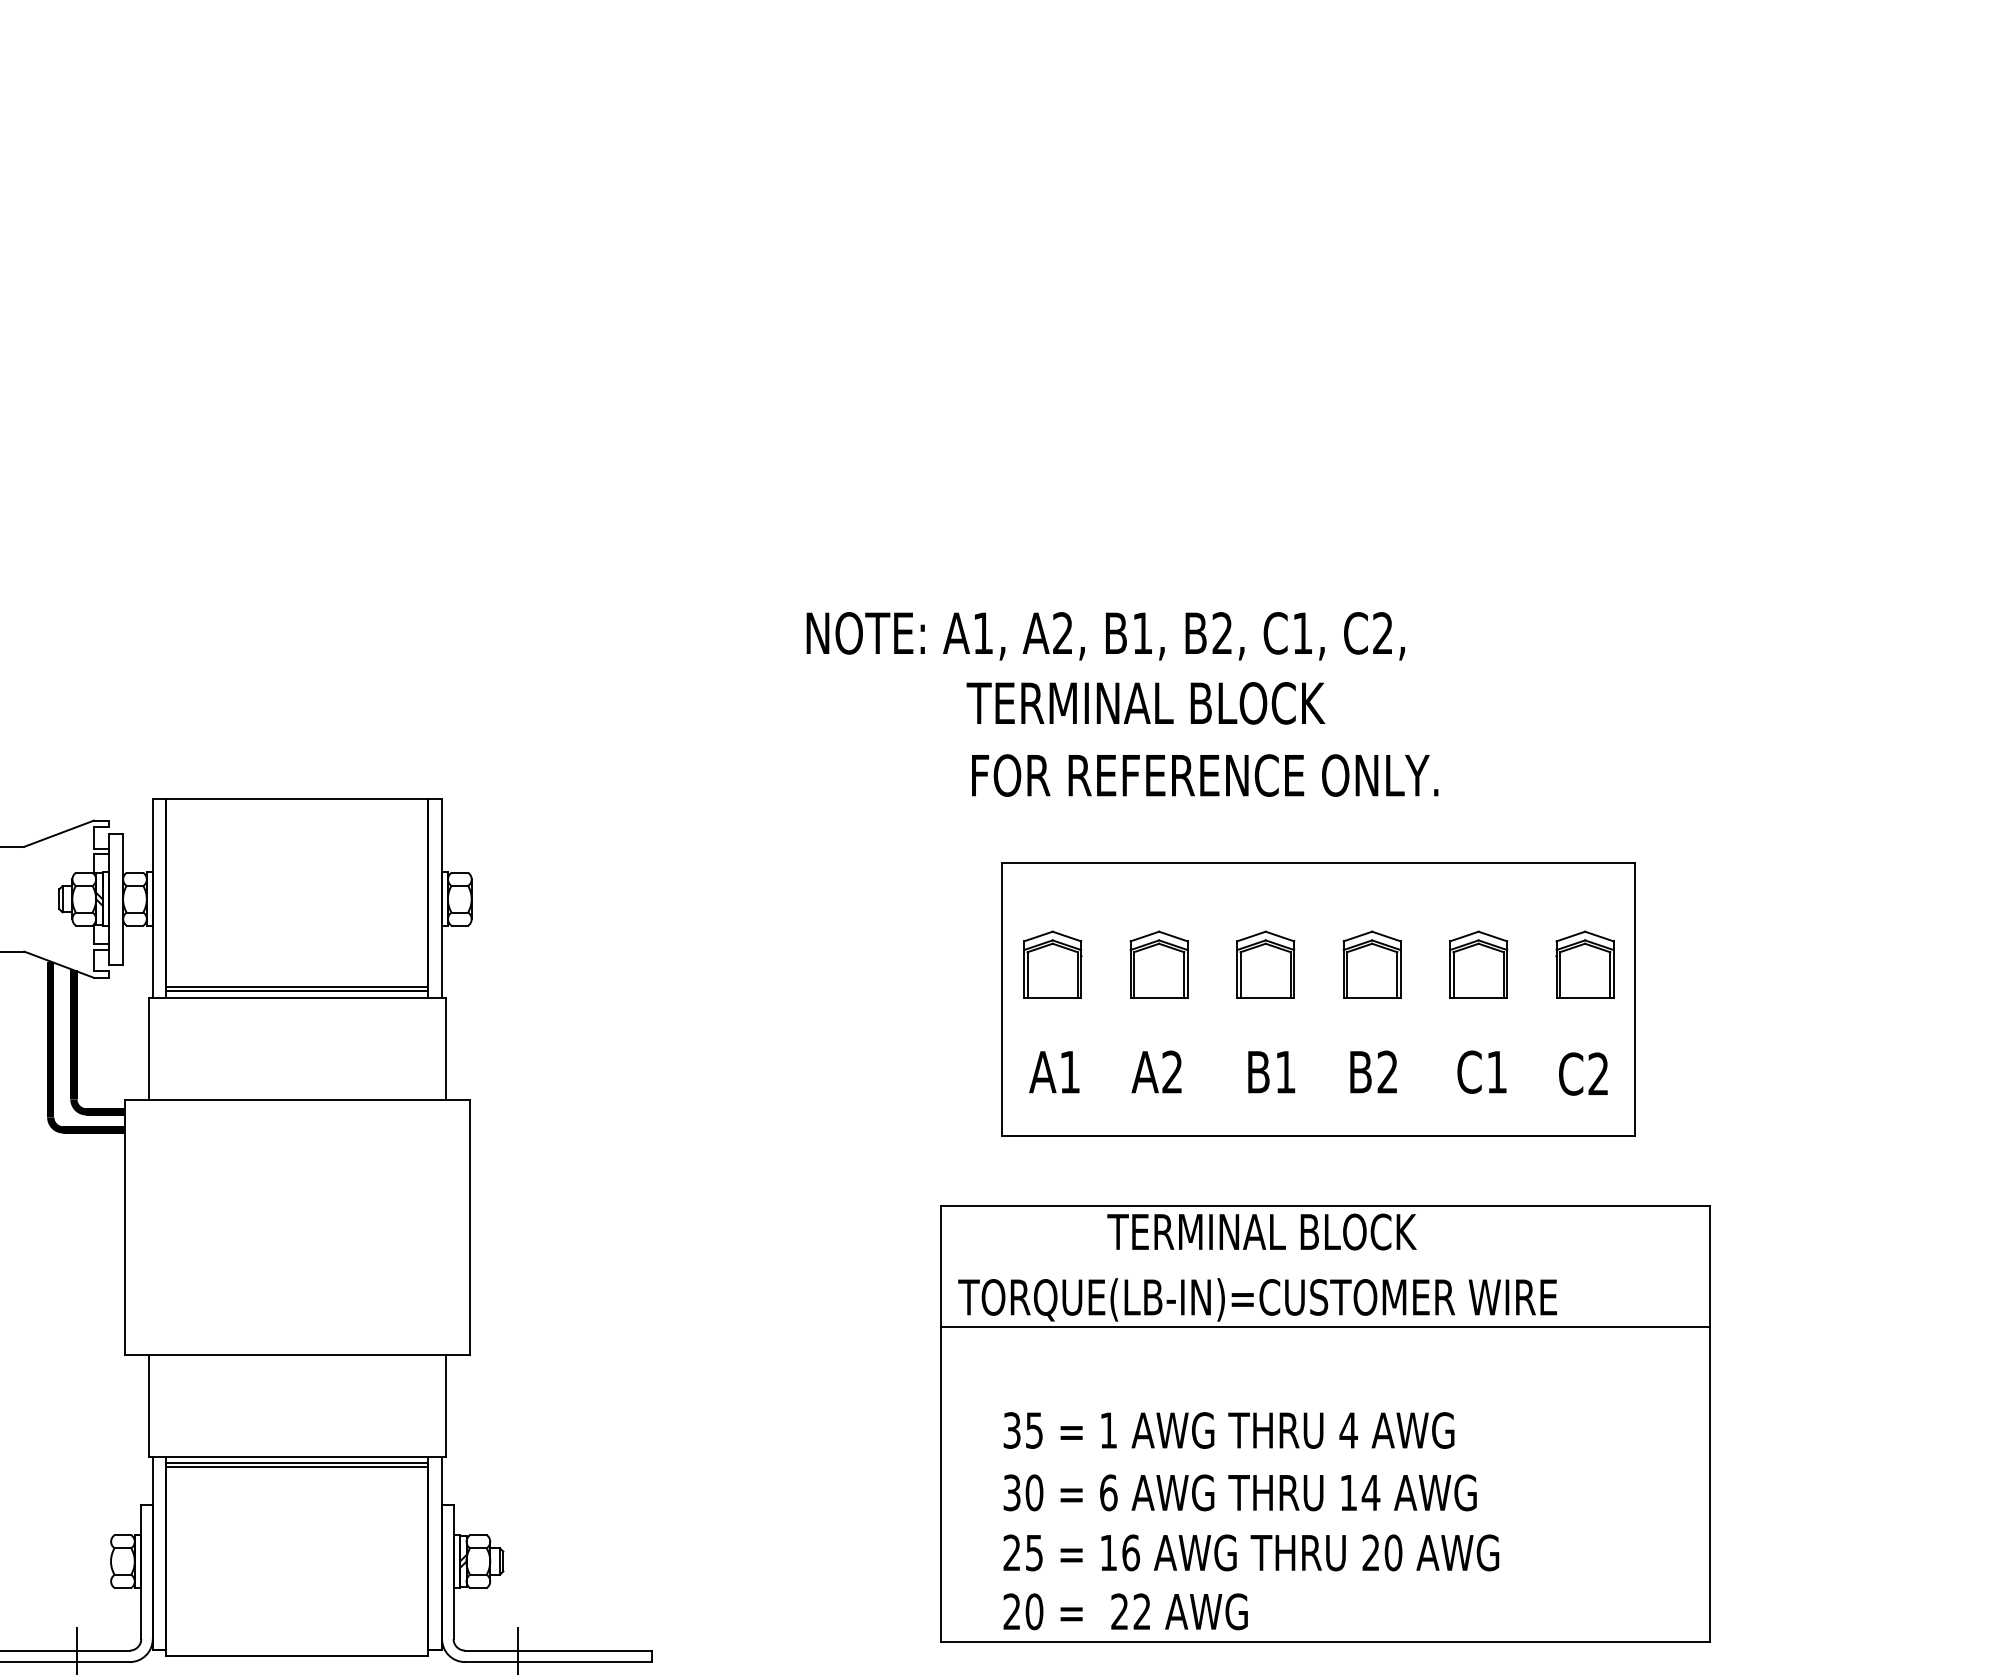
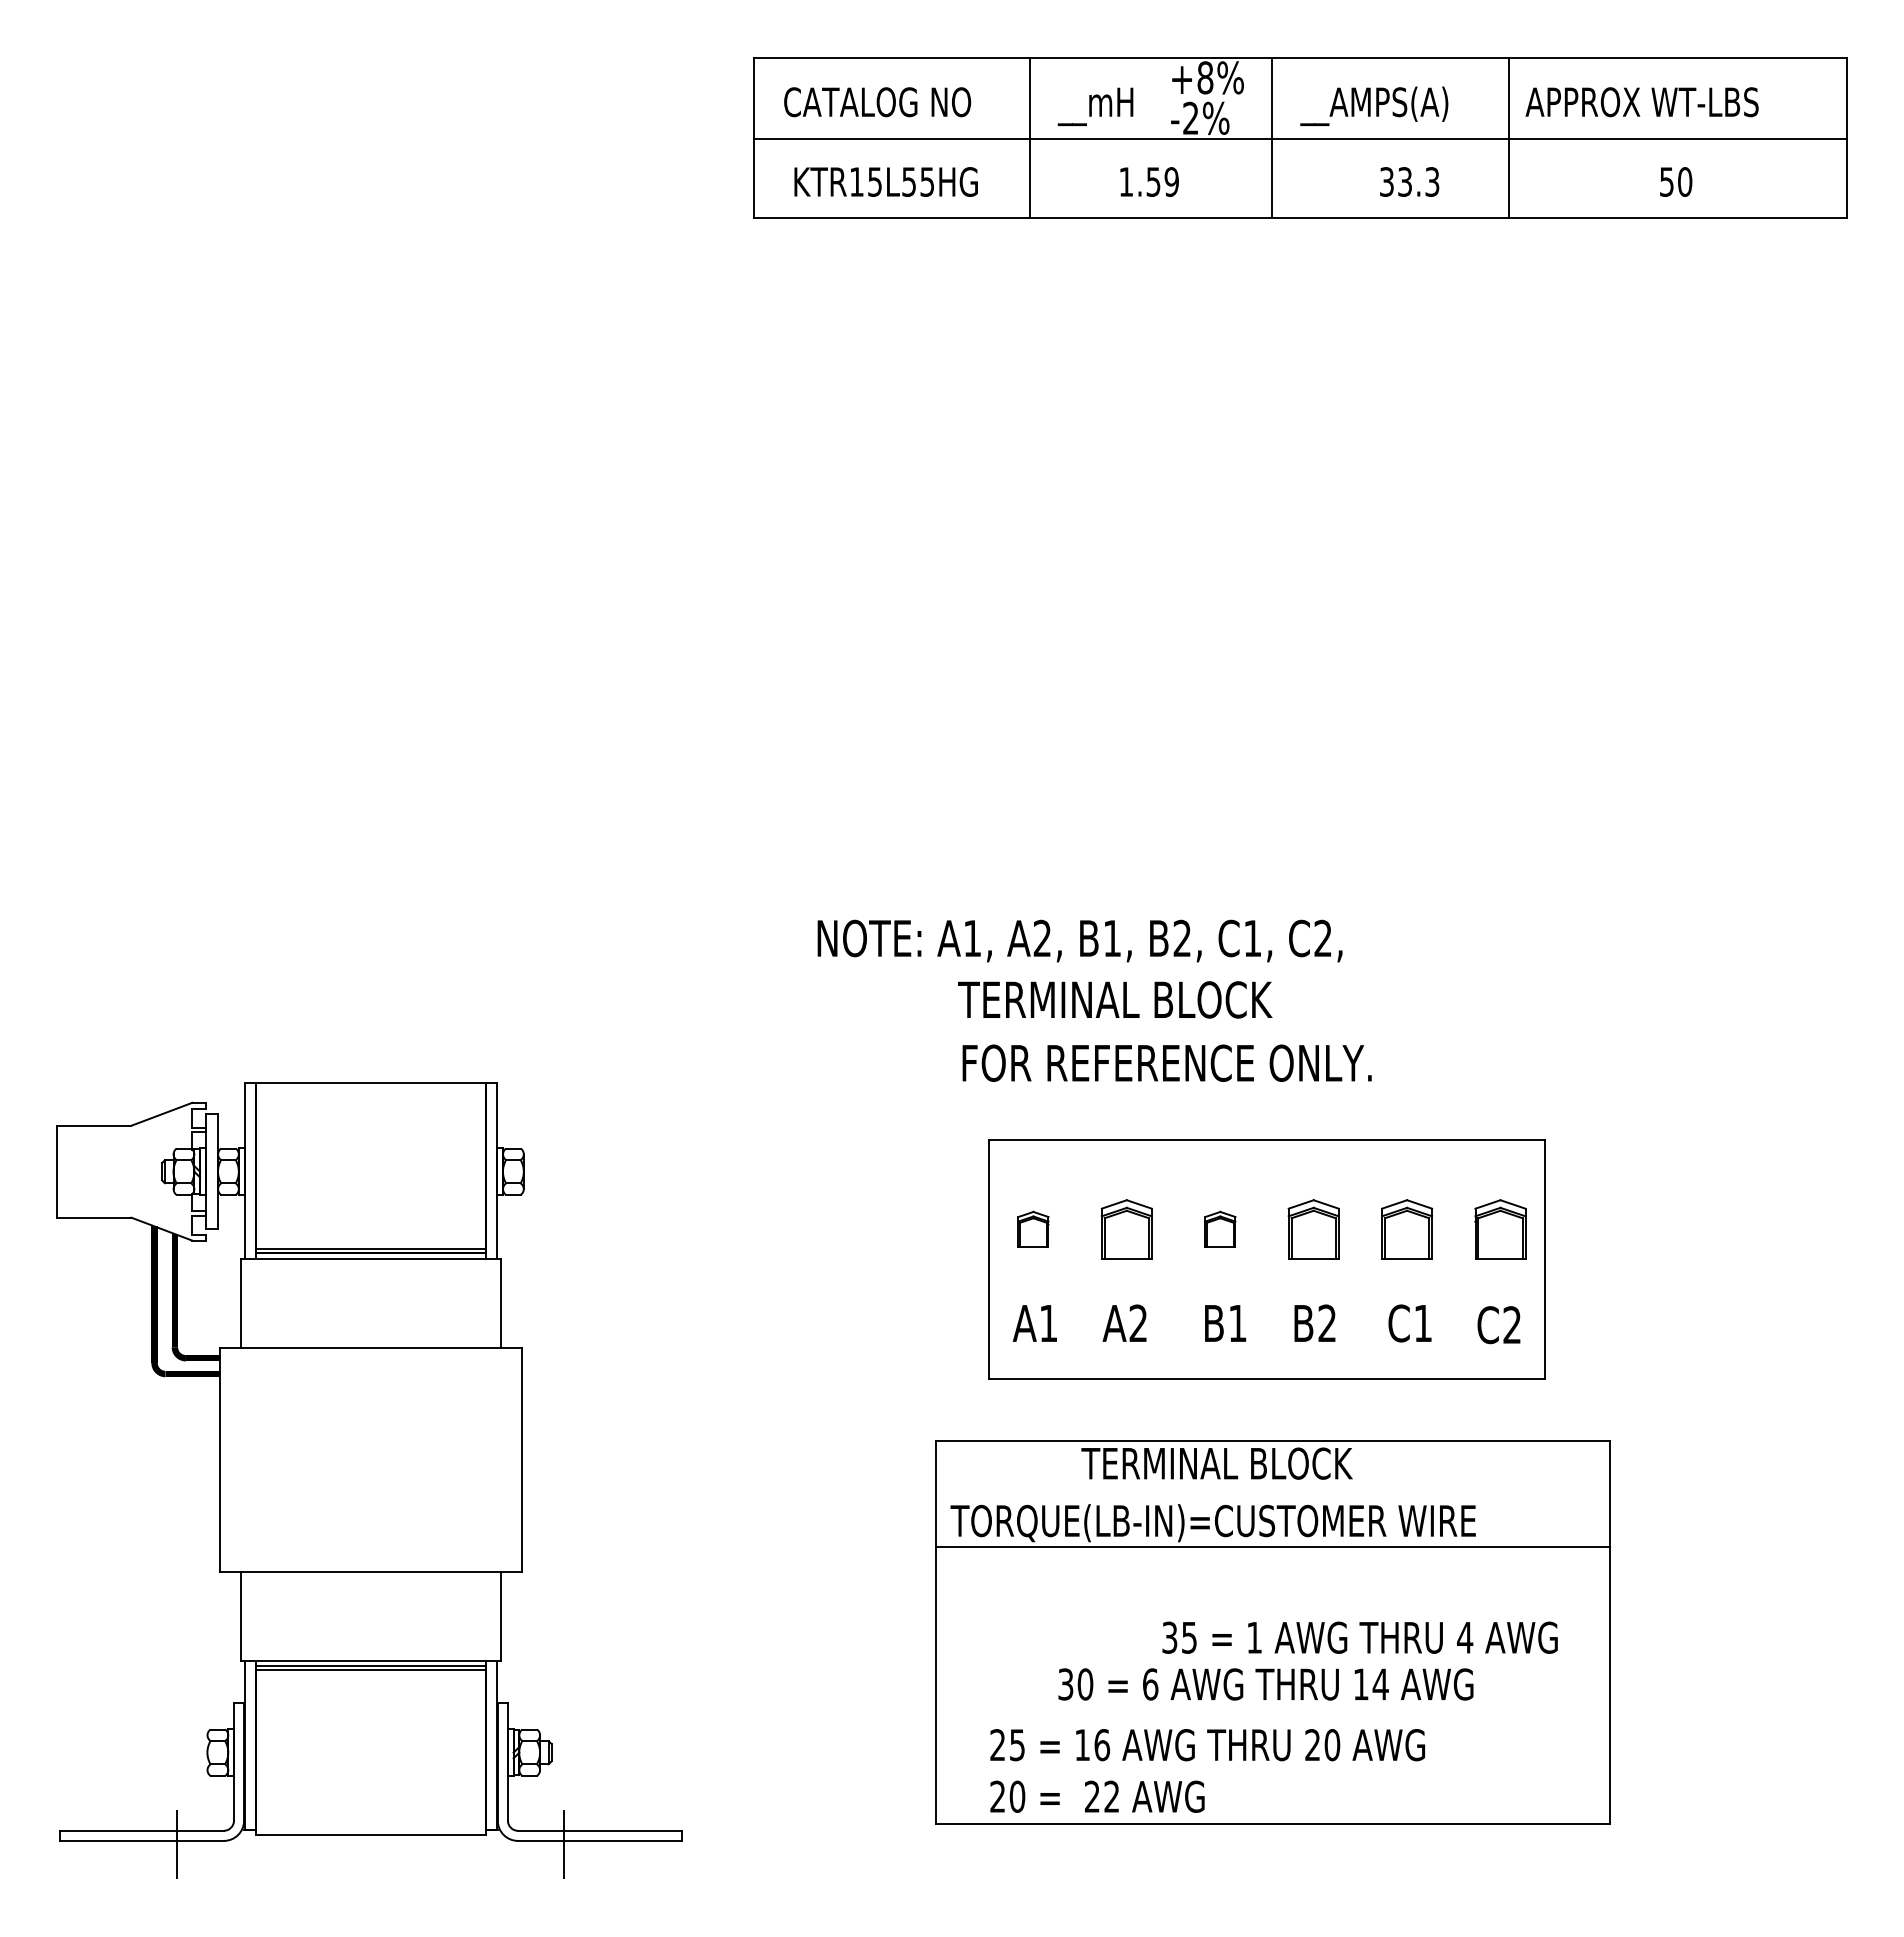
part: (1052, 965) -> (1033, 1229), size x0.6
part: (1265, 965) -> (1220, 1229), size x0.6
text: (1228, 1430) -> (1359, 1637), moved
text: (1239, 1492) -> (1265, 1684), moved

